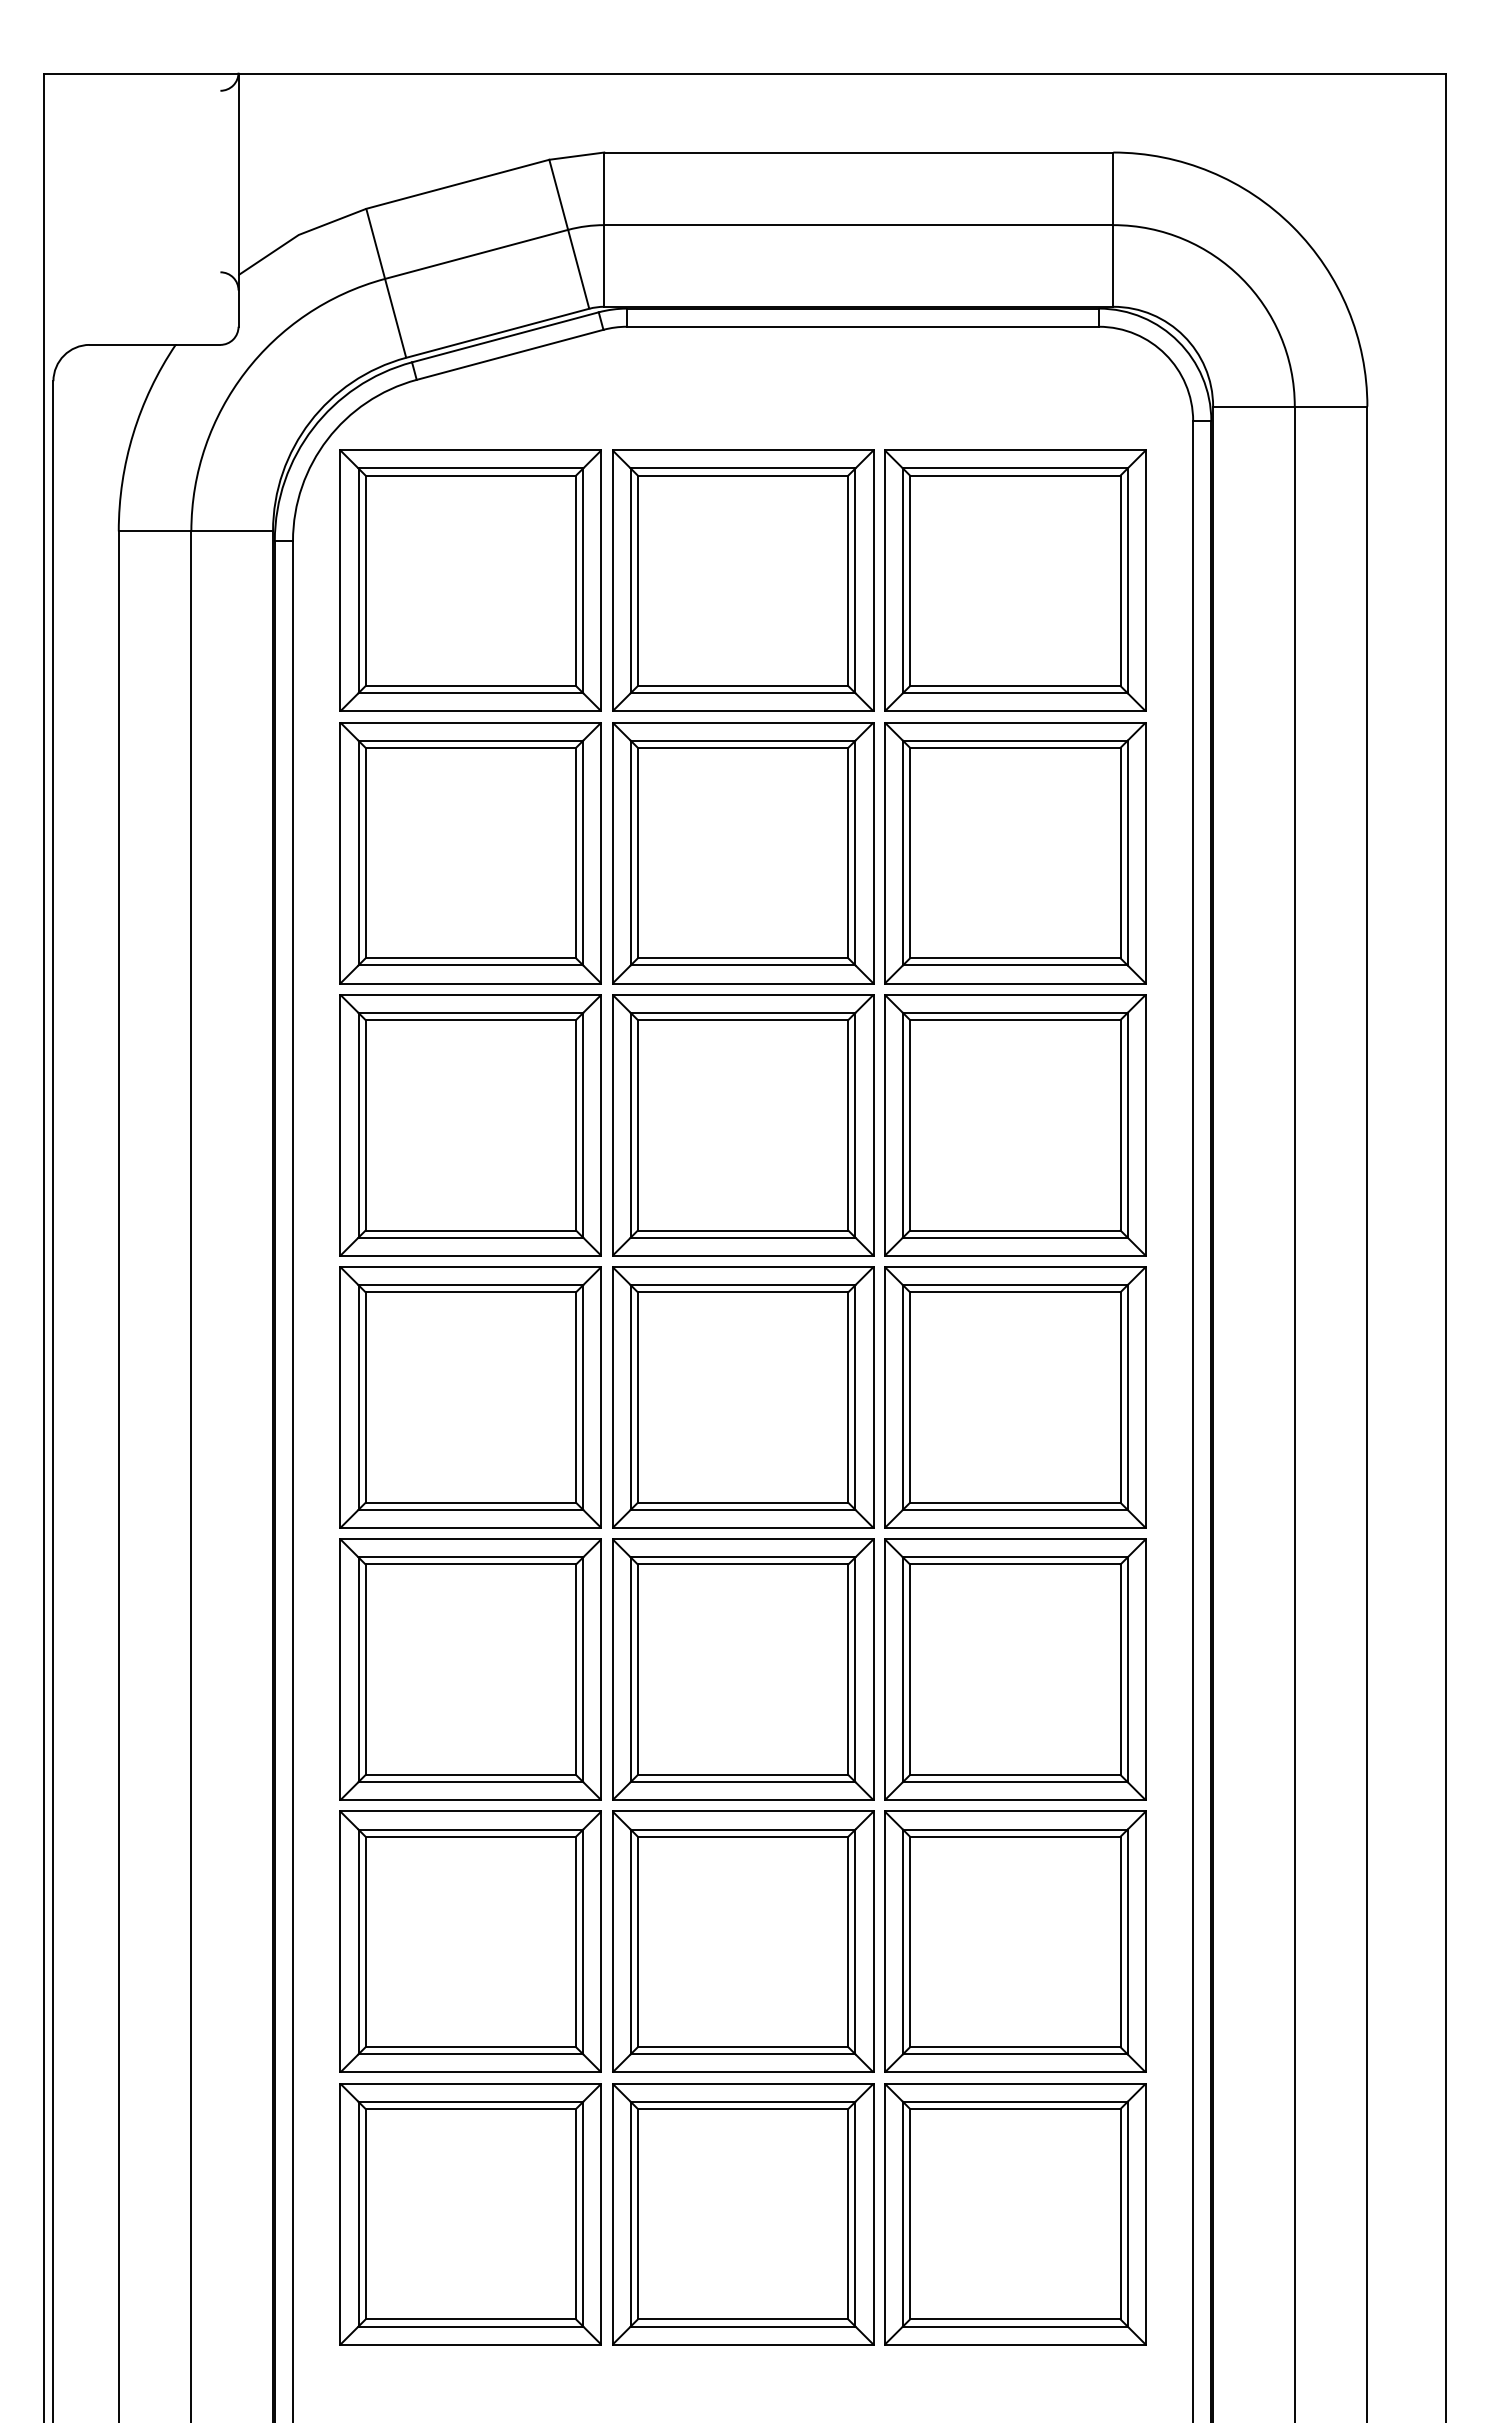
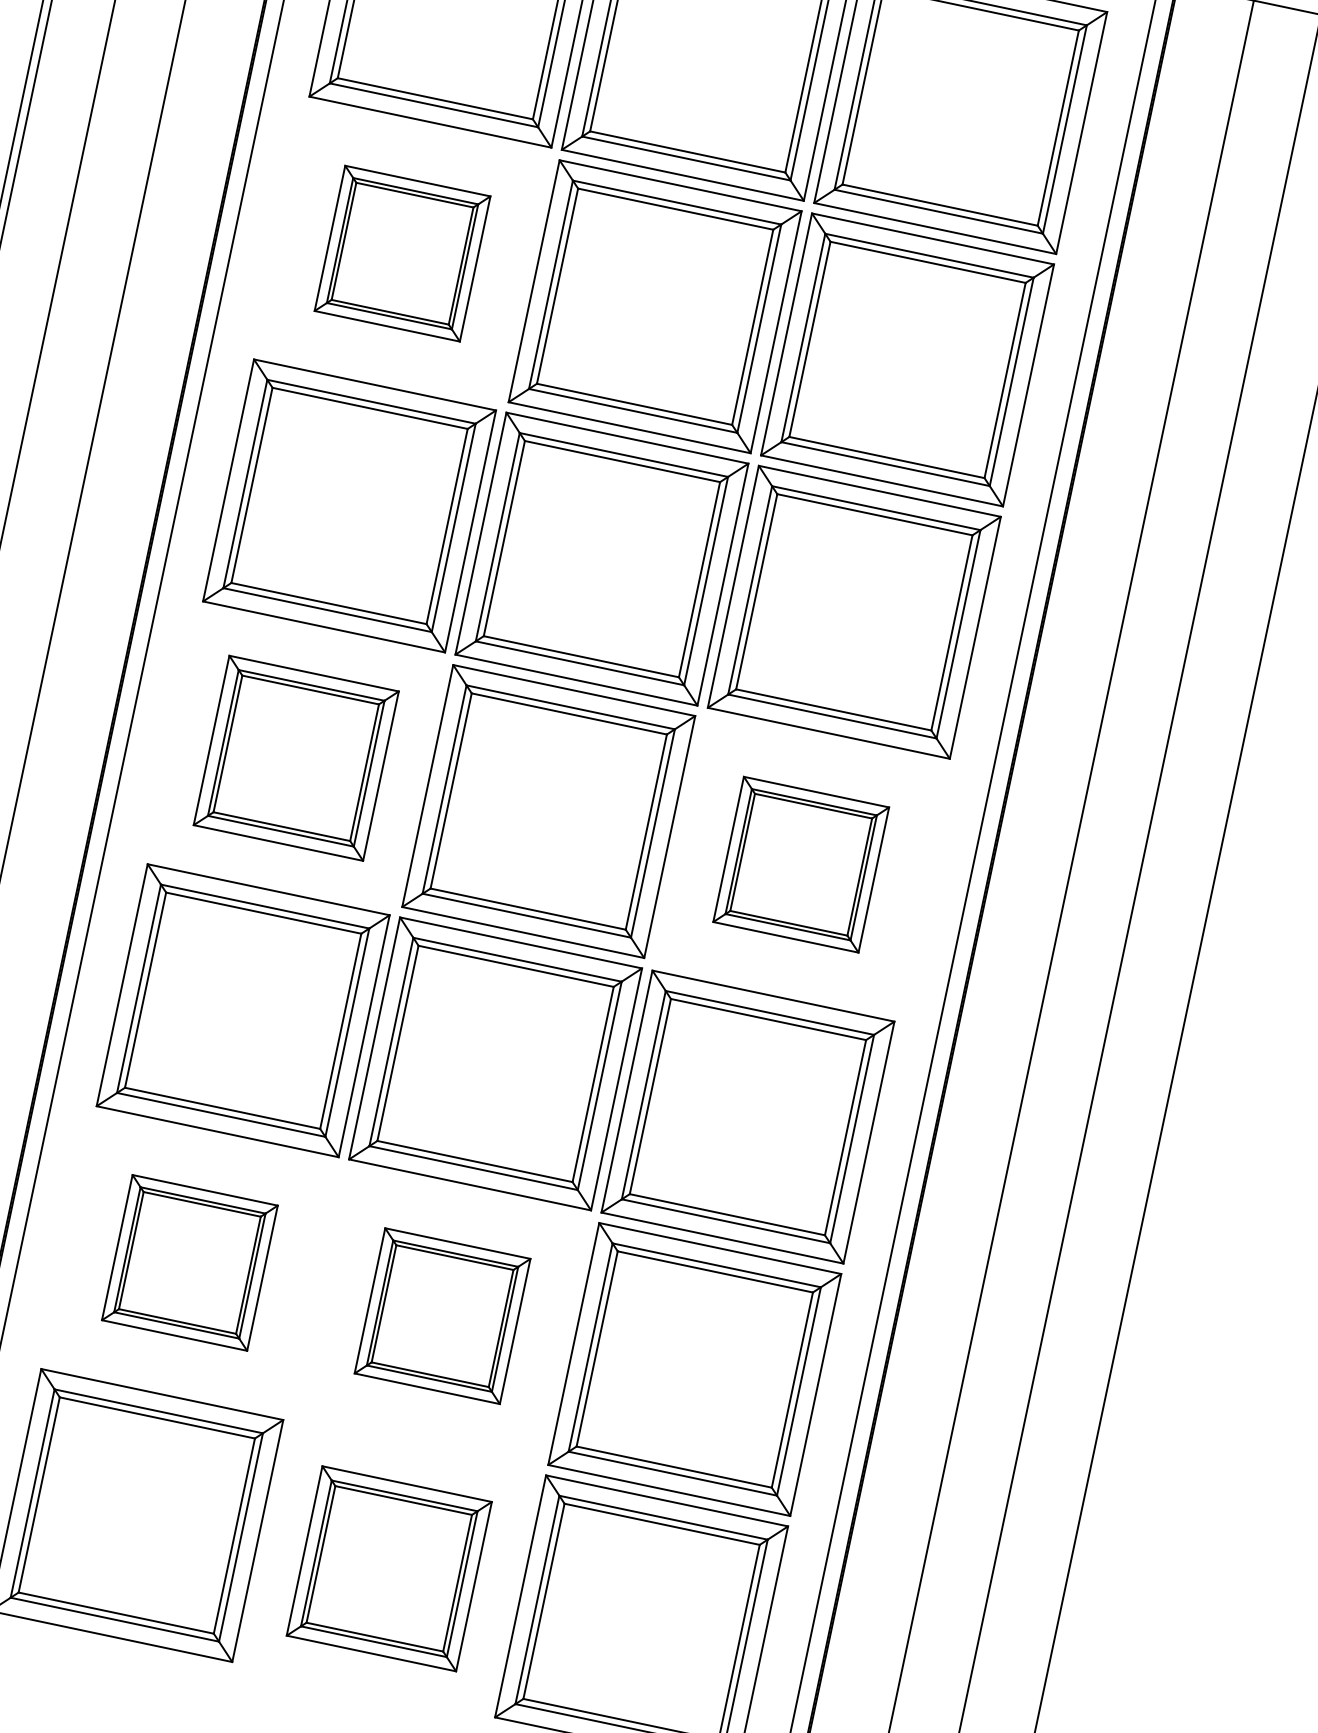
part: (470, 853) -> (402, 253), size x0.6
part: (470, 1397) -> (296, 758), size x0.7
part: (1015, 1397) -> (801, 864), size x0.6
part: (470, 1941) -> (189, 1262), size x0.6
part: (743, 1941) -> (442, 1315), size x0.6
part: (743, 2214) -> (389, 1569), size x0.7

